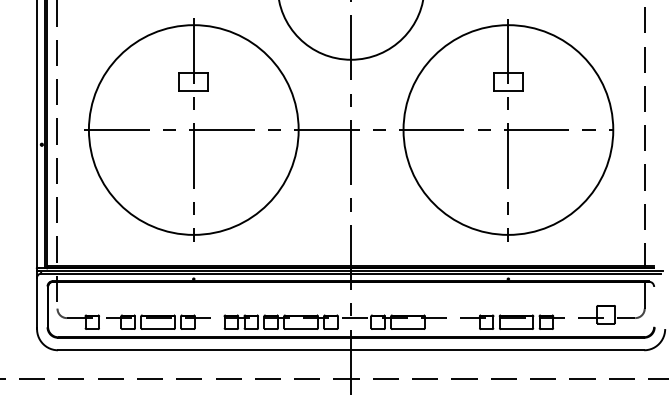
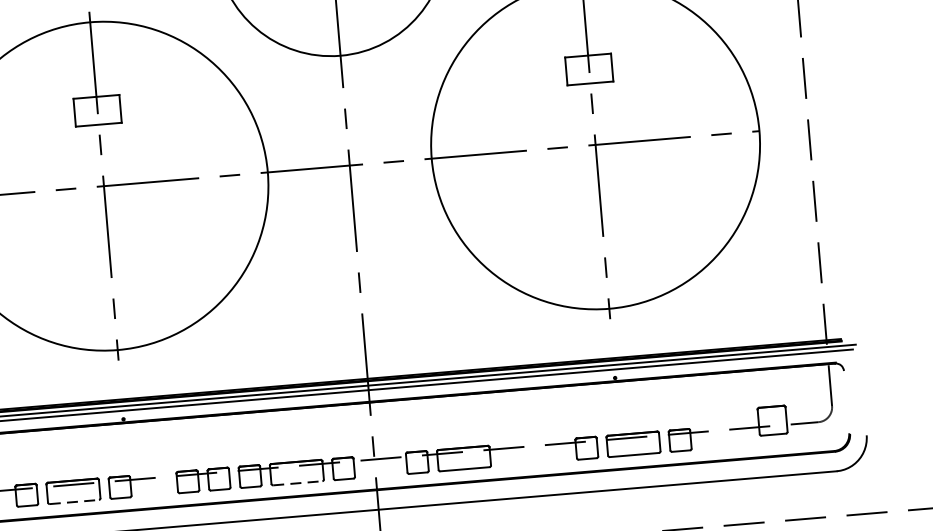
line: (158, 329) -> (74, 502), solid -> dashed
line: (301, 329) -> (298, 483), solid -> dashed

